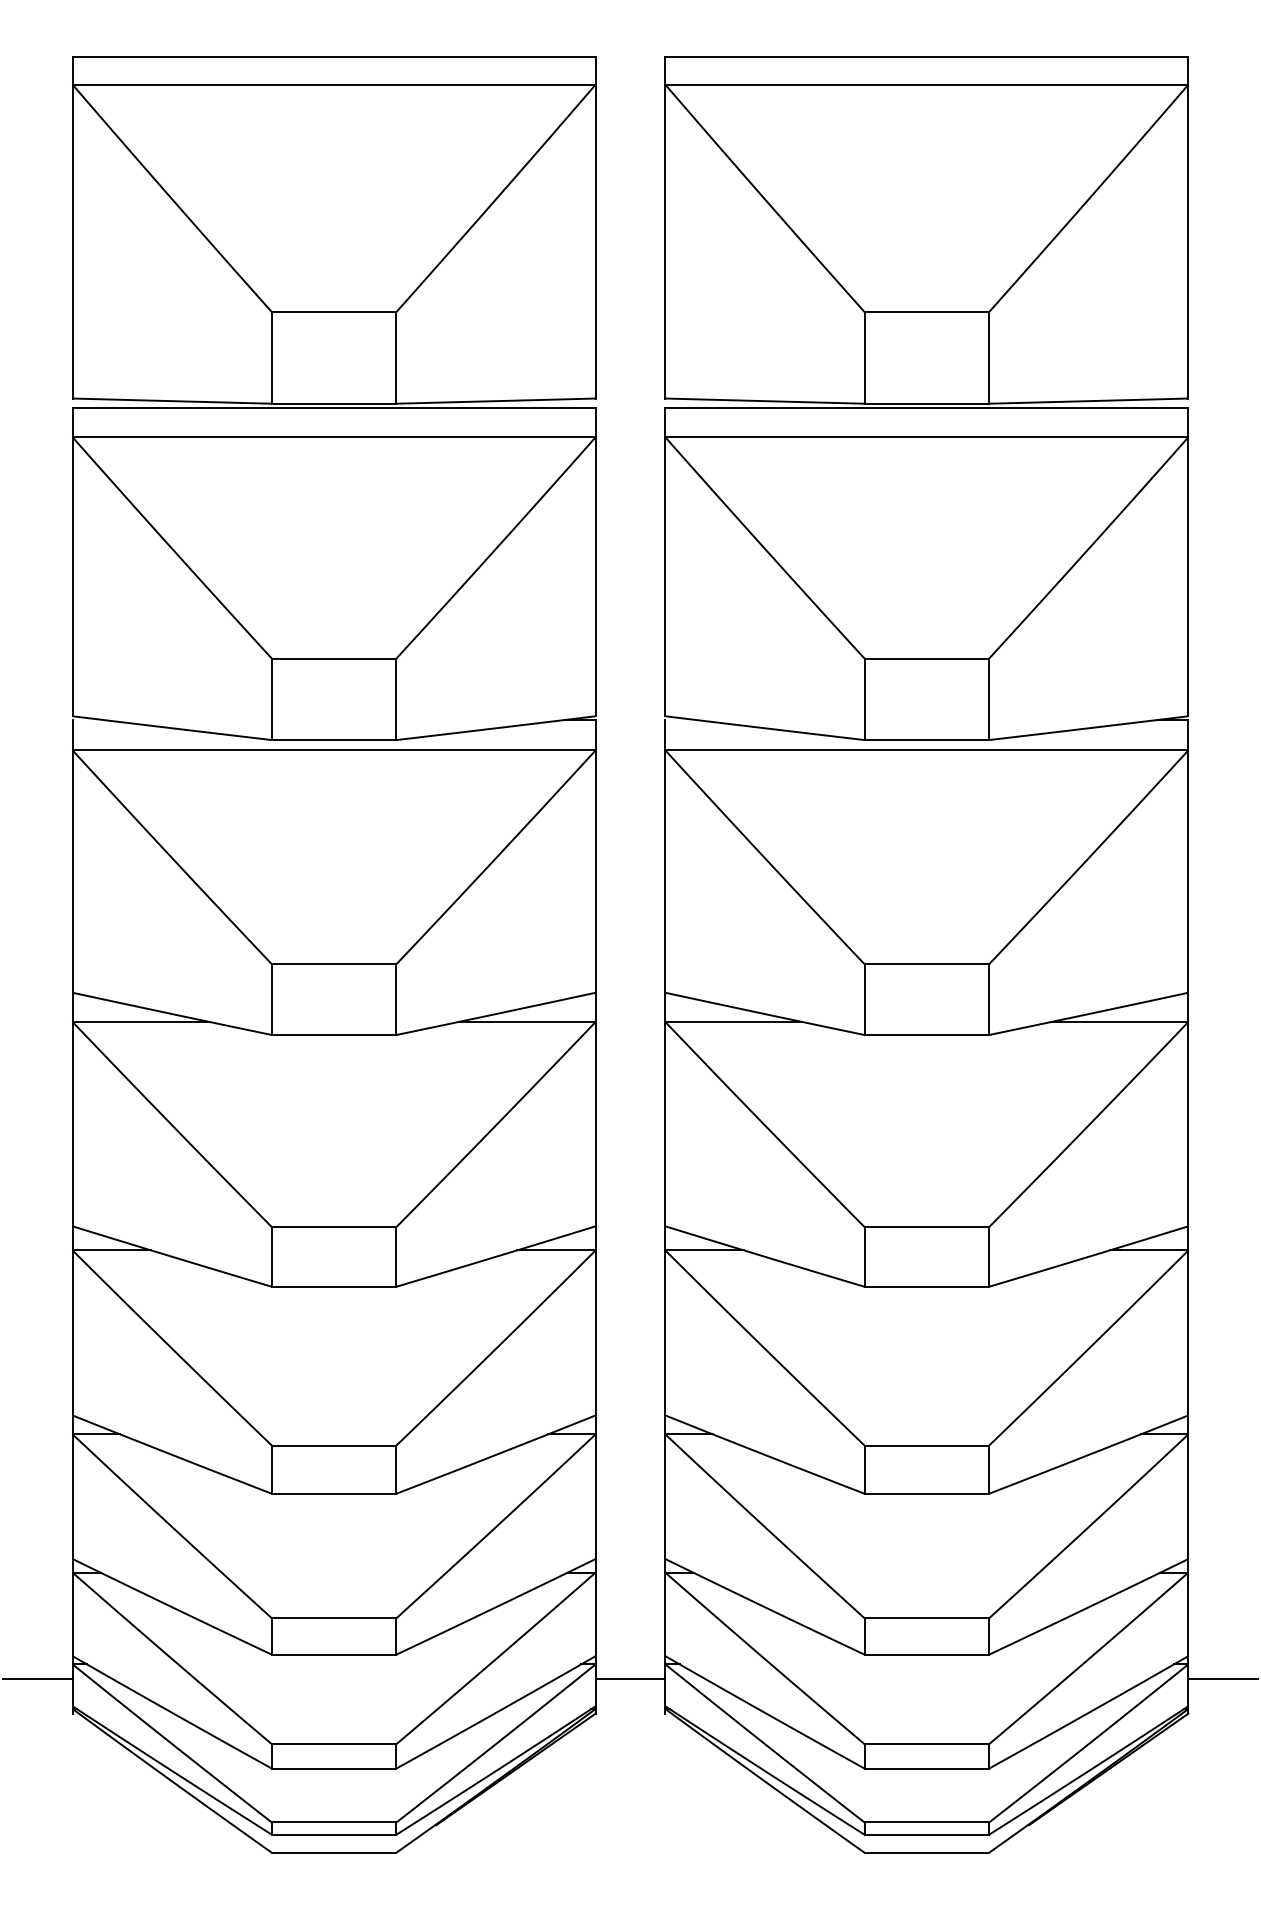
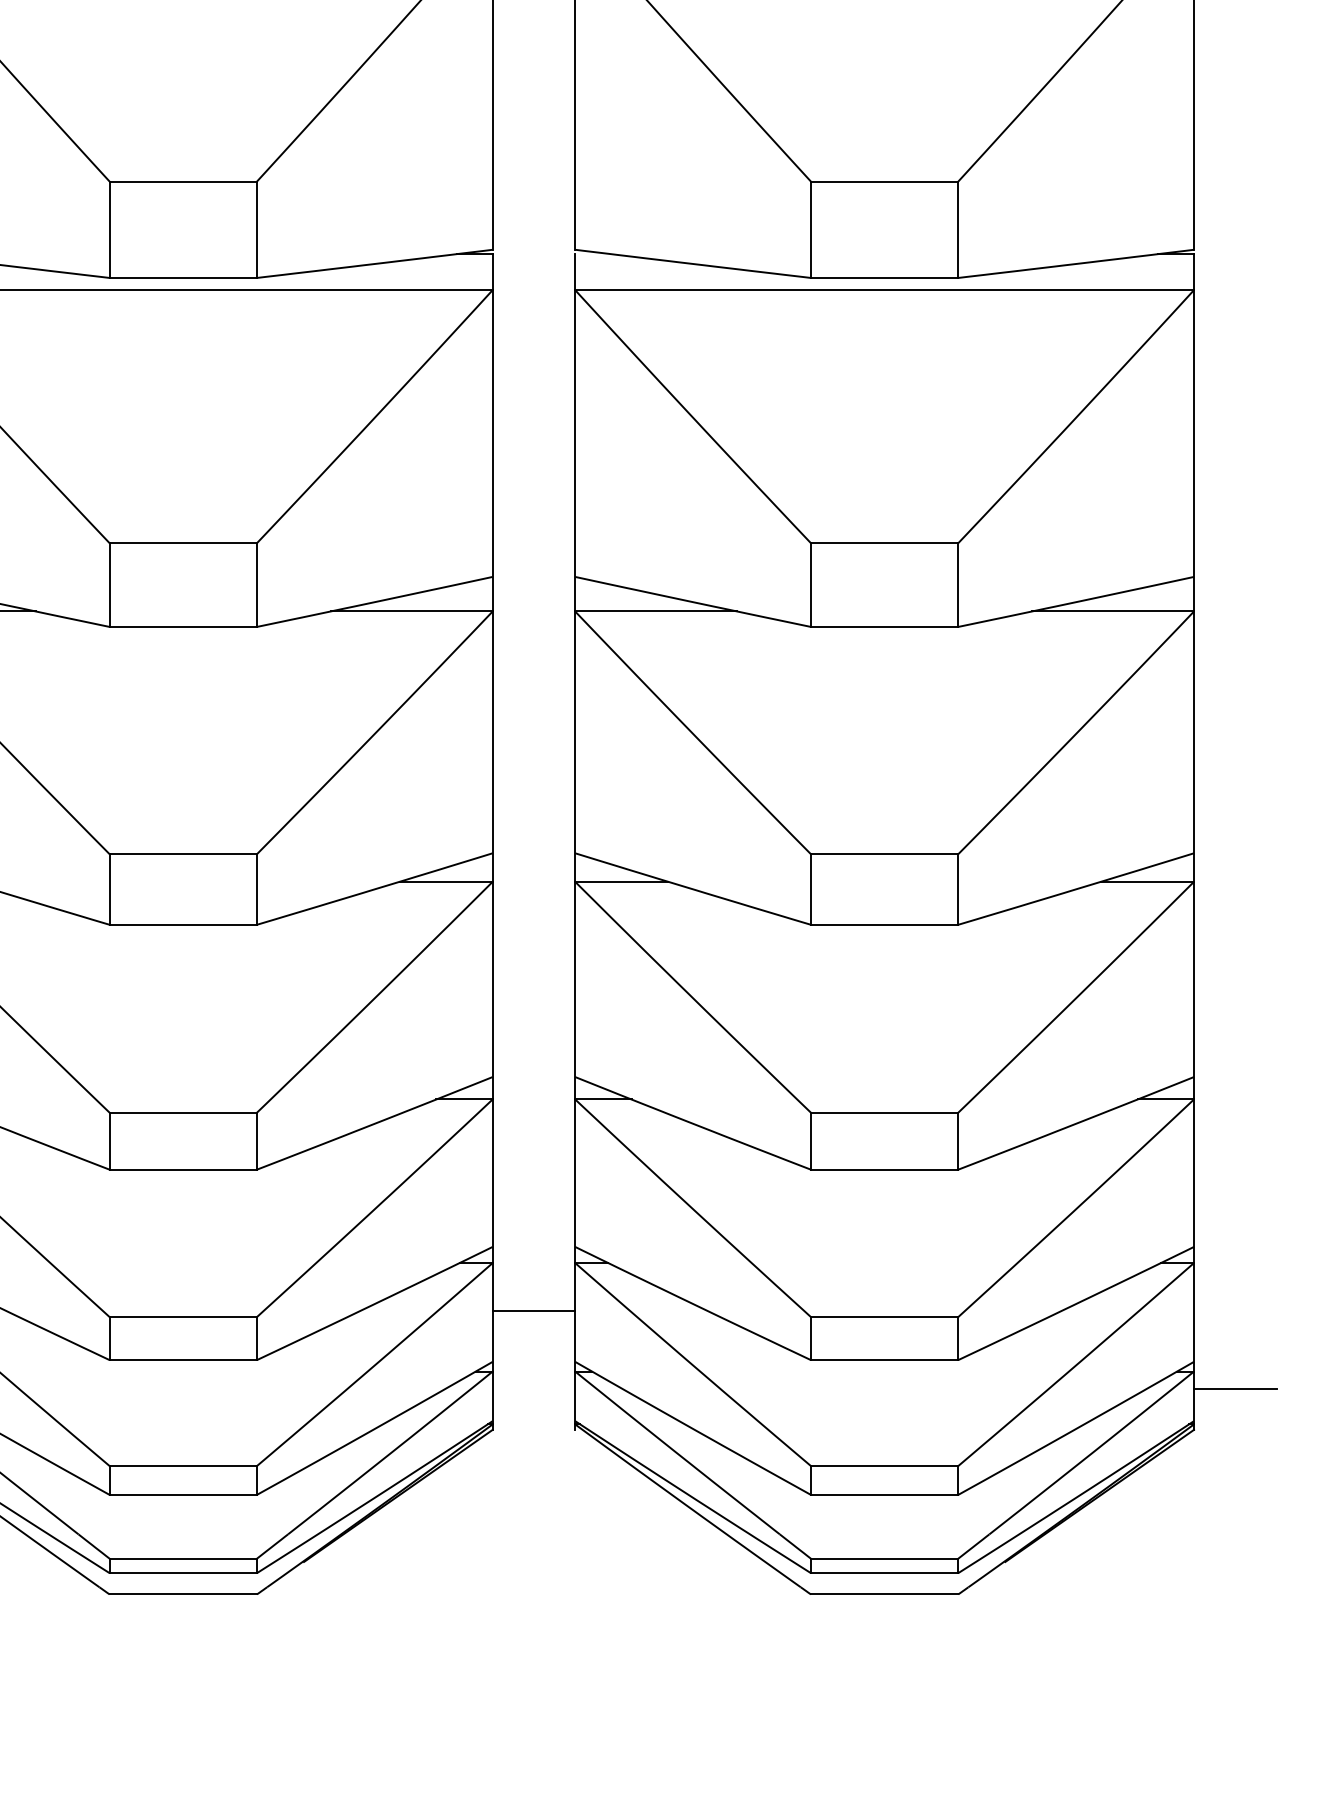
line: (630, 1678) -> (533, 1310), moved

